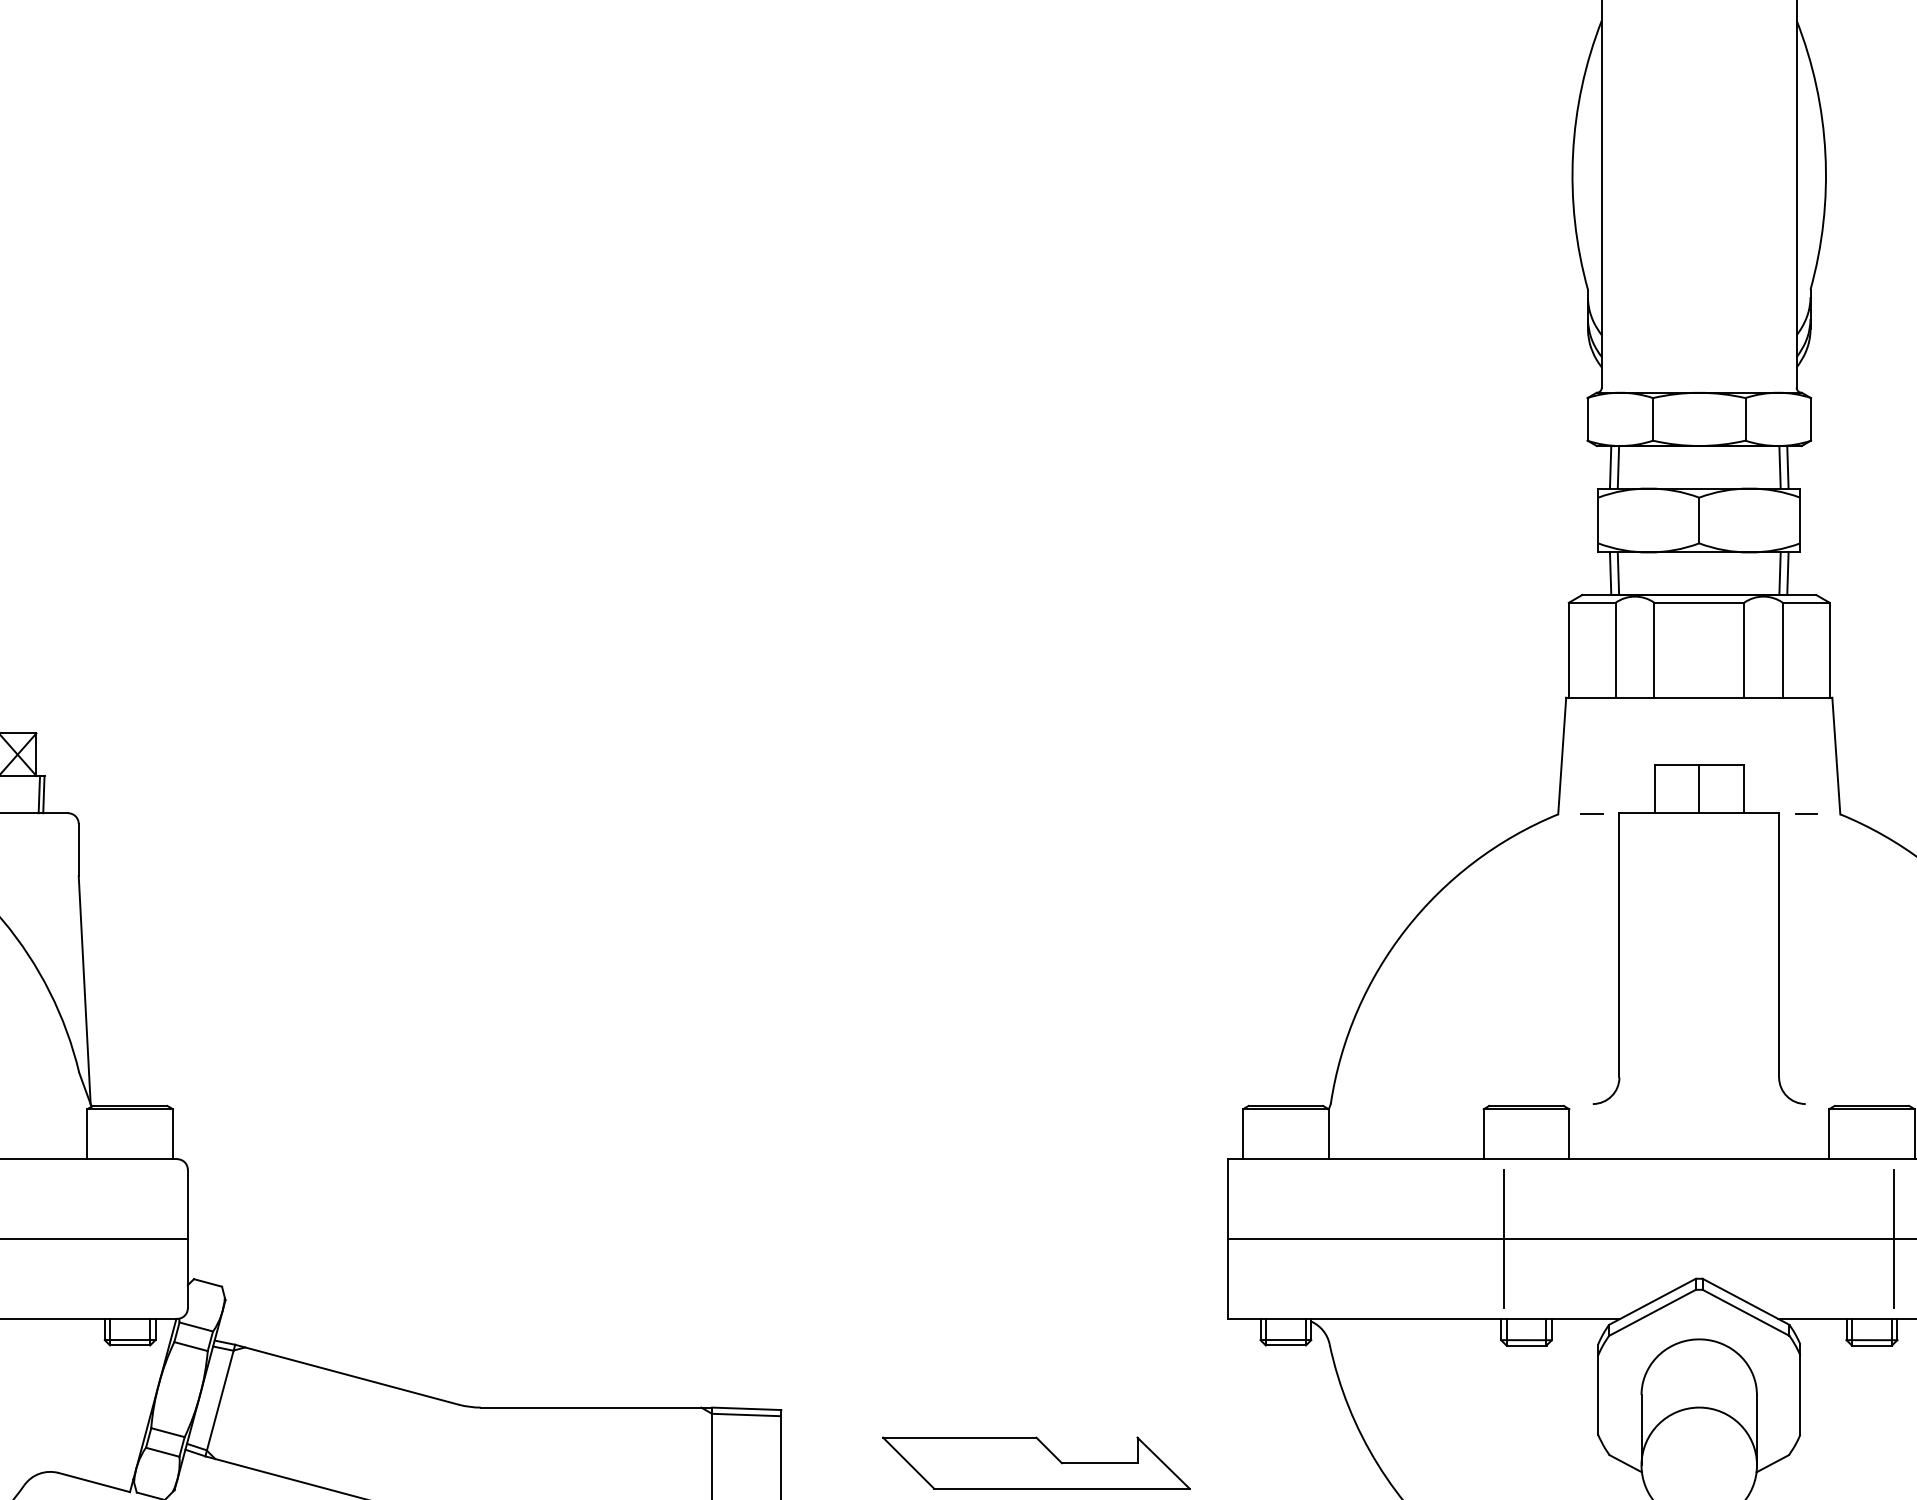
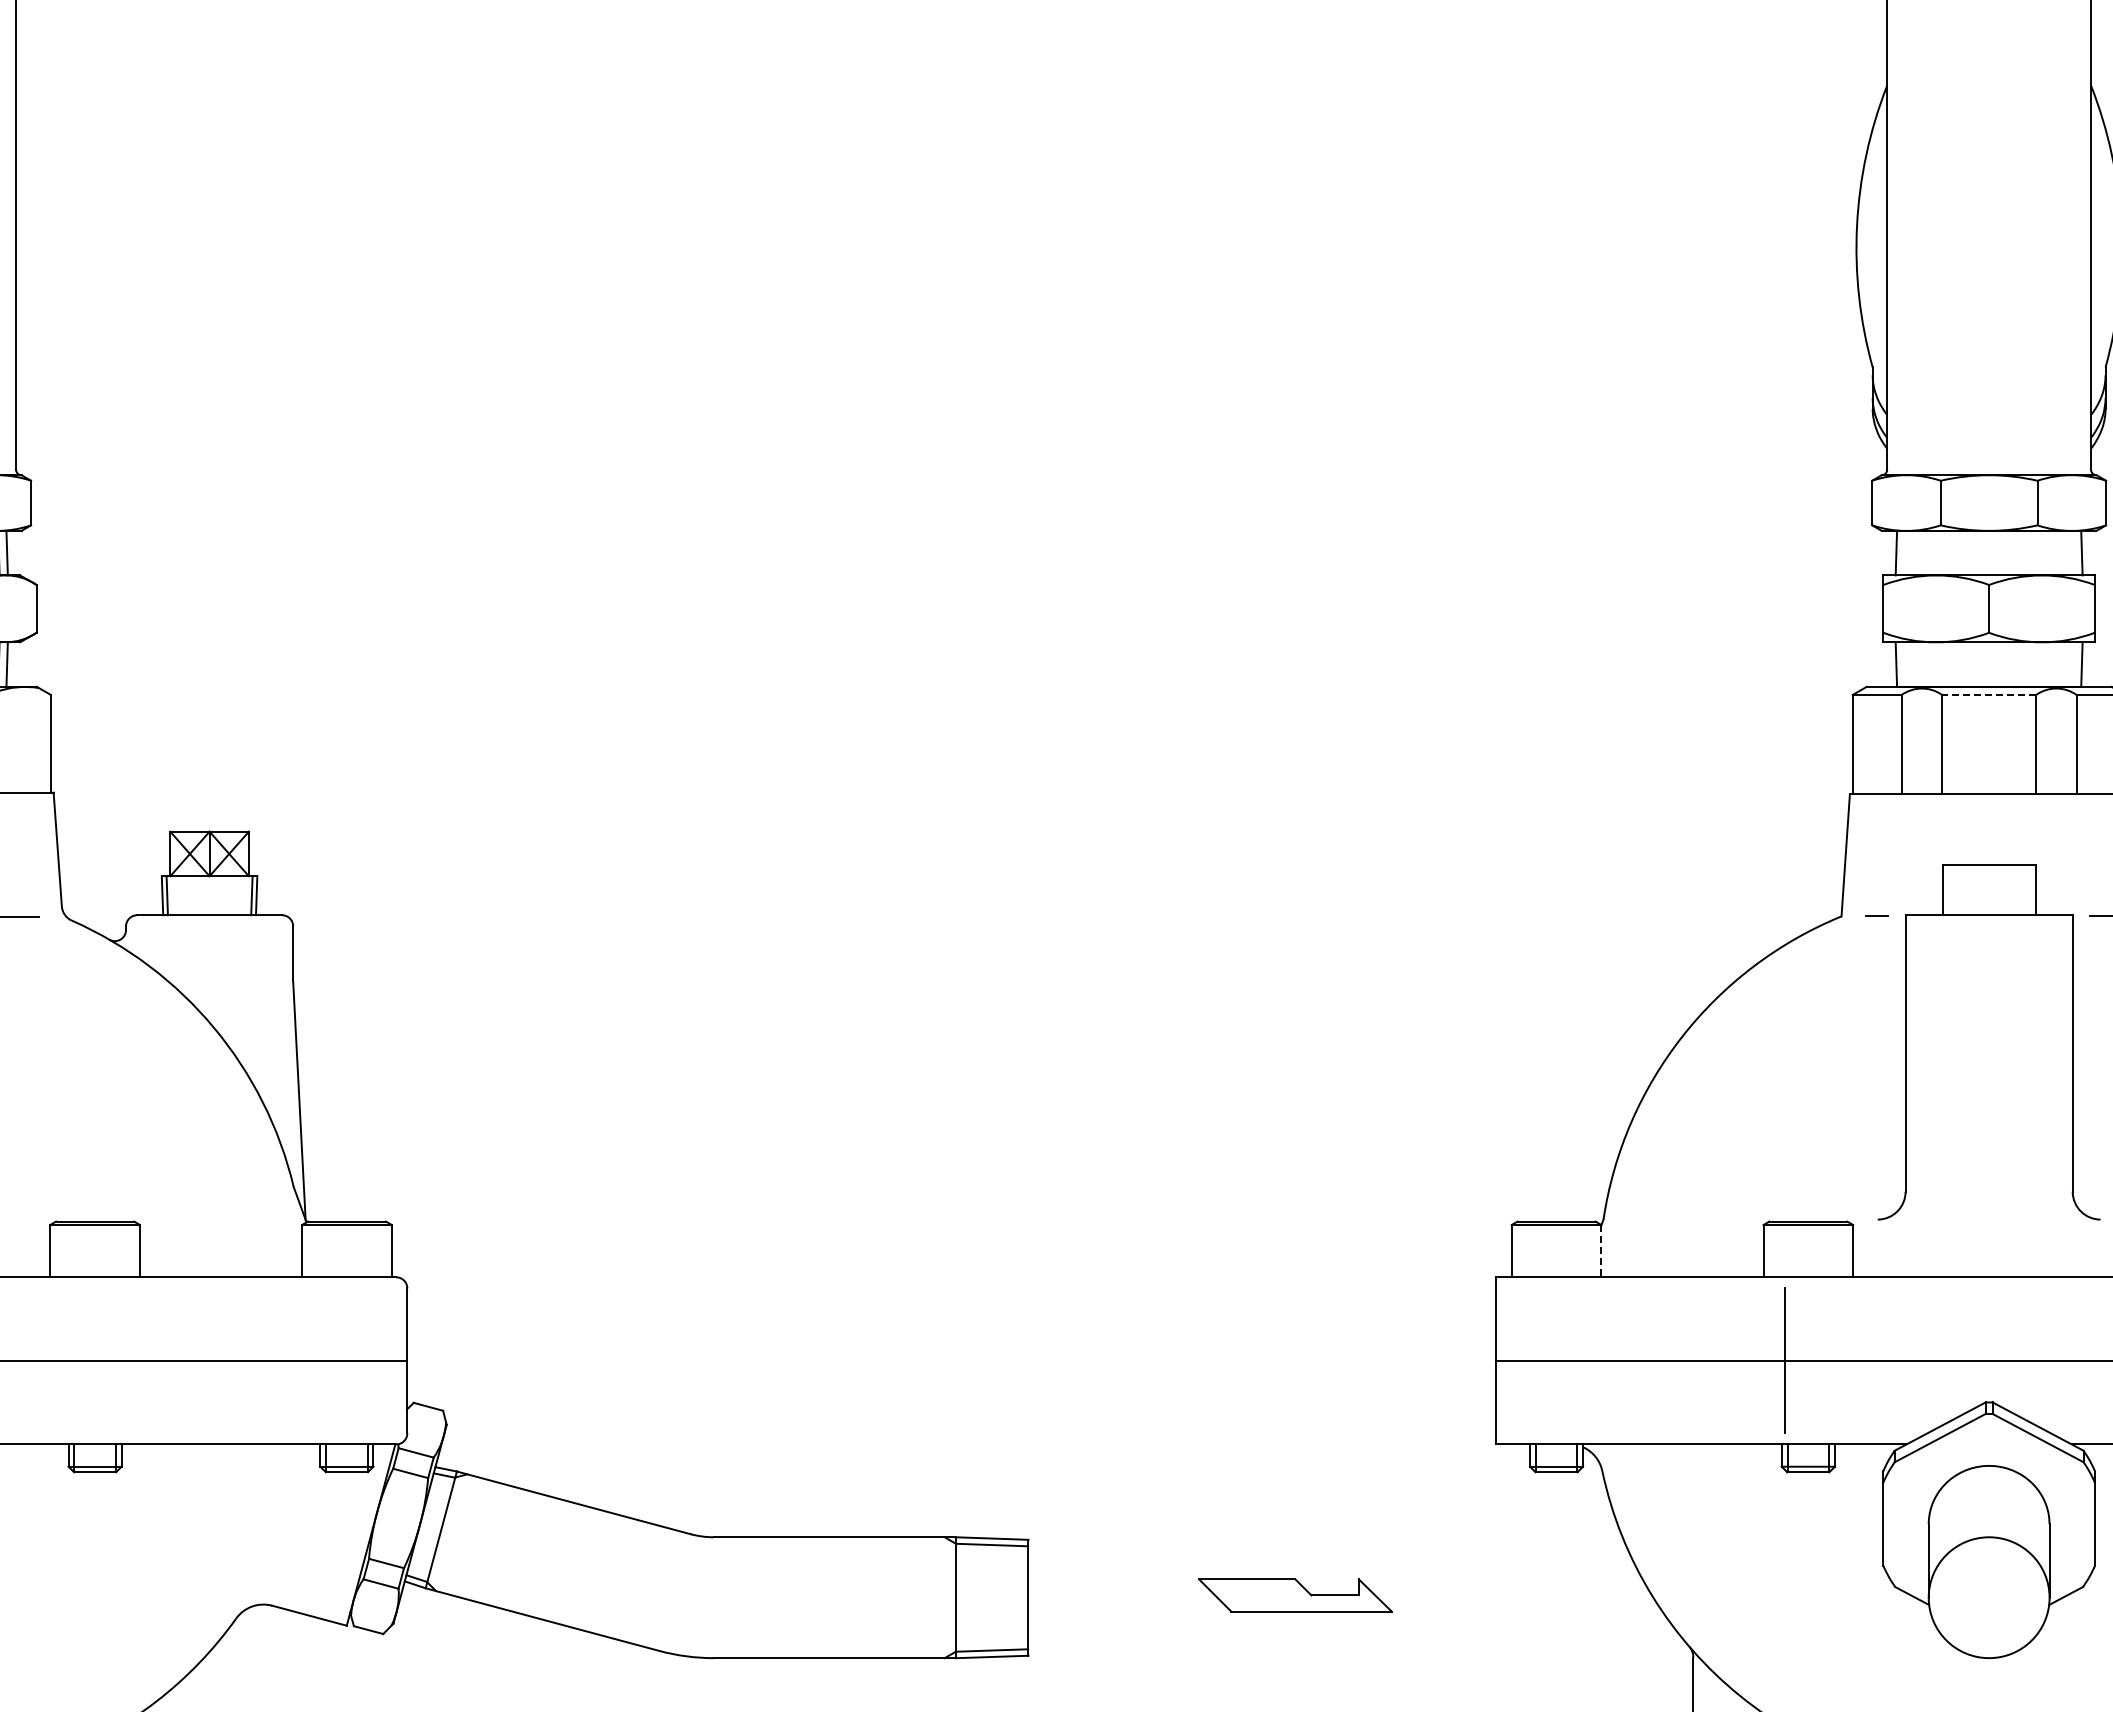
line: (1618, 466) -> (1904, 552), removed
line: (1779, 466) -> (2073, 552), removed
line: (1618, 573) -> (1904, 664), removed
line: (1779, 573) -> (2073, 664), removed
line: (1698, 602) -> (1988, 694), solid -> dashed
line: (1699, 789) -> (1989, 890), removed
line: (1328, 1134) -> (1601, 1251), solid -> dashed
part: (1036, 1463) -> (1295, 1595), size x0.6

